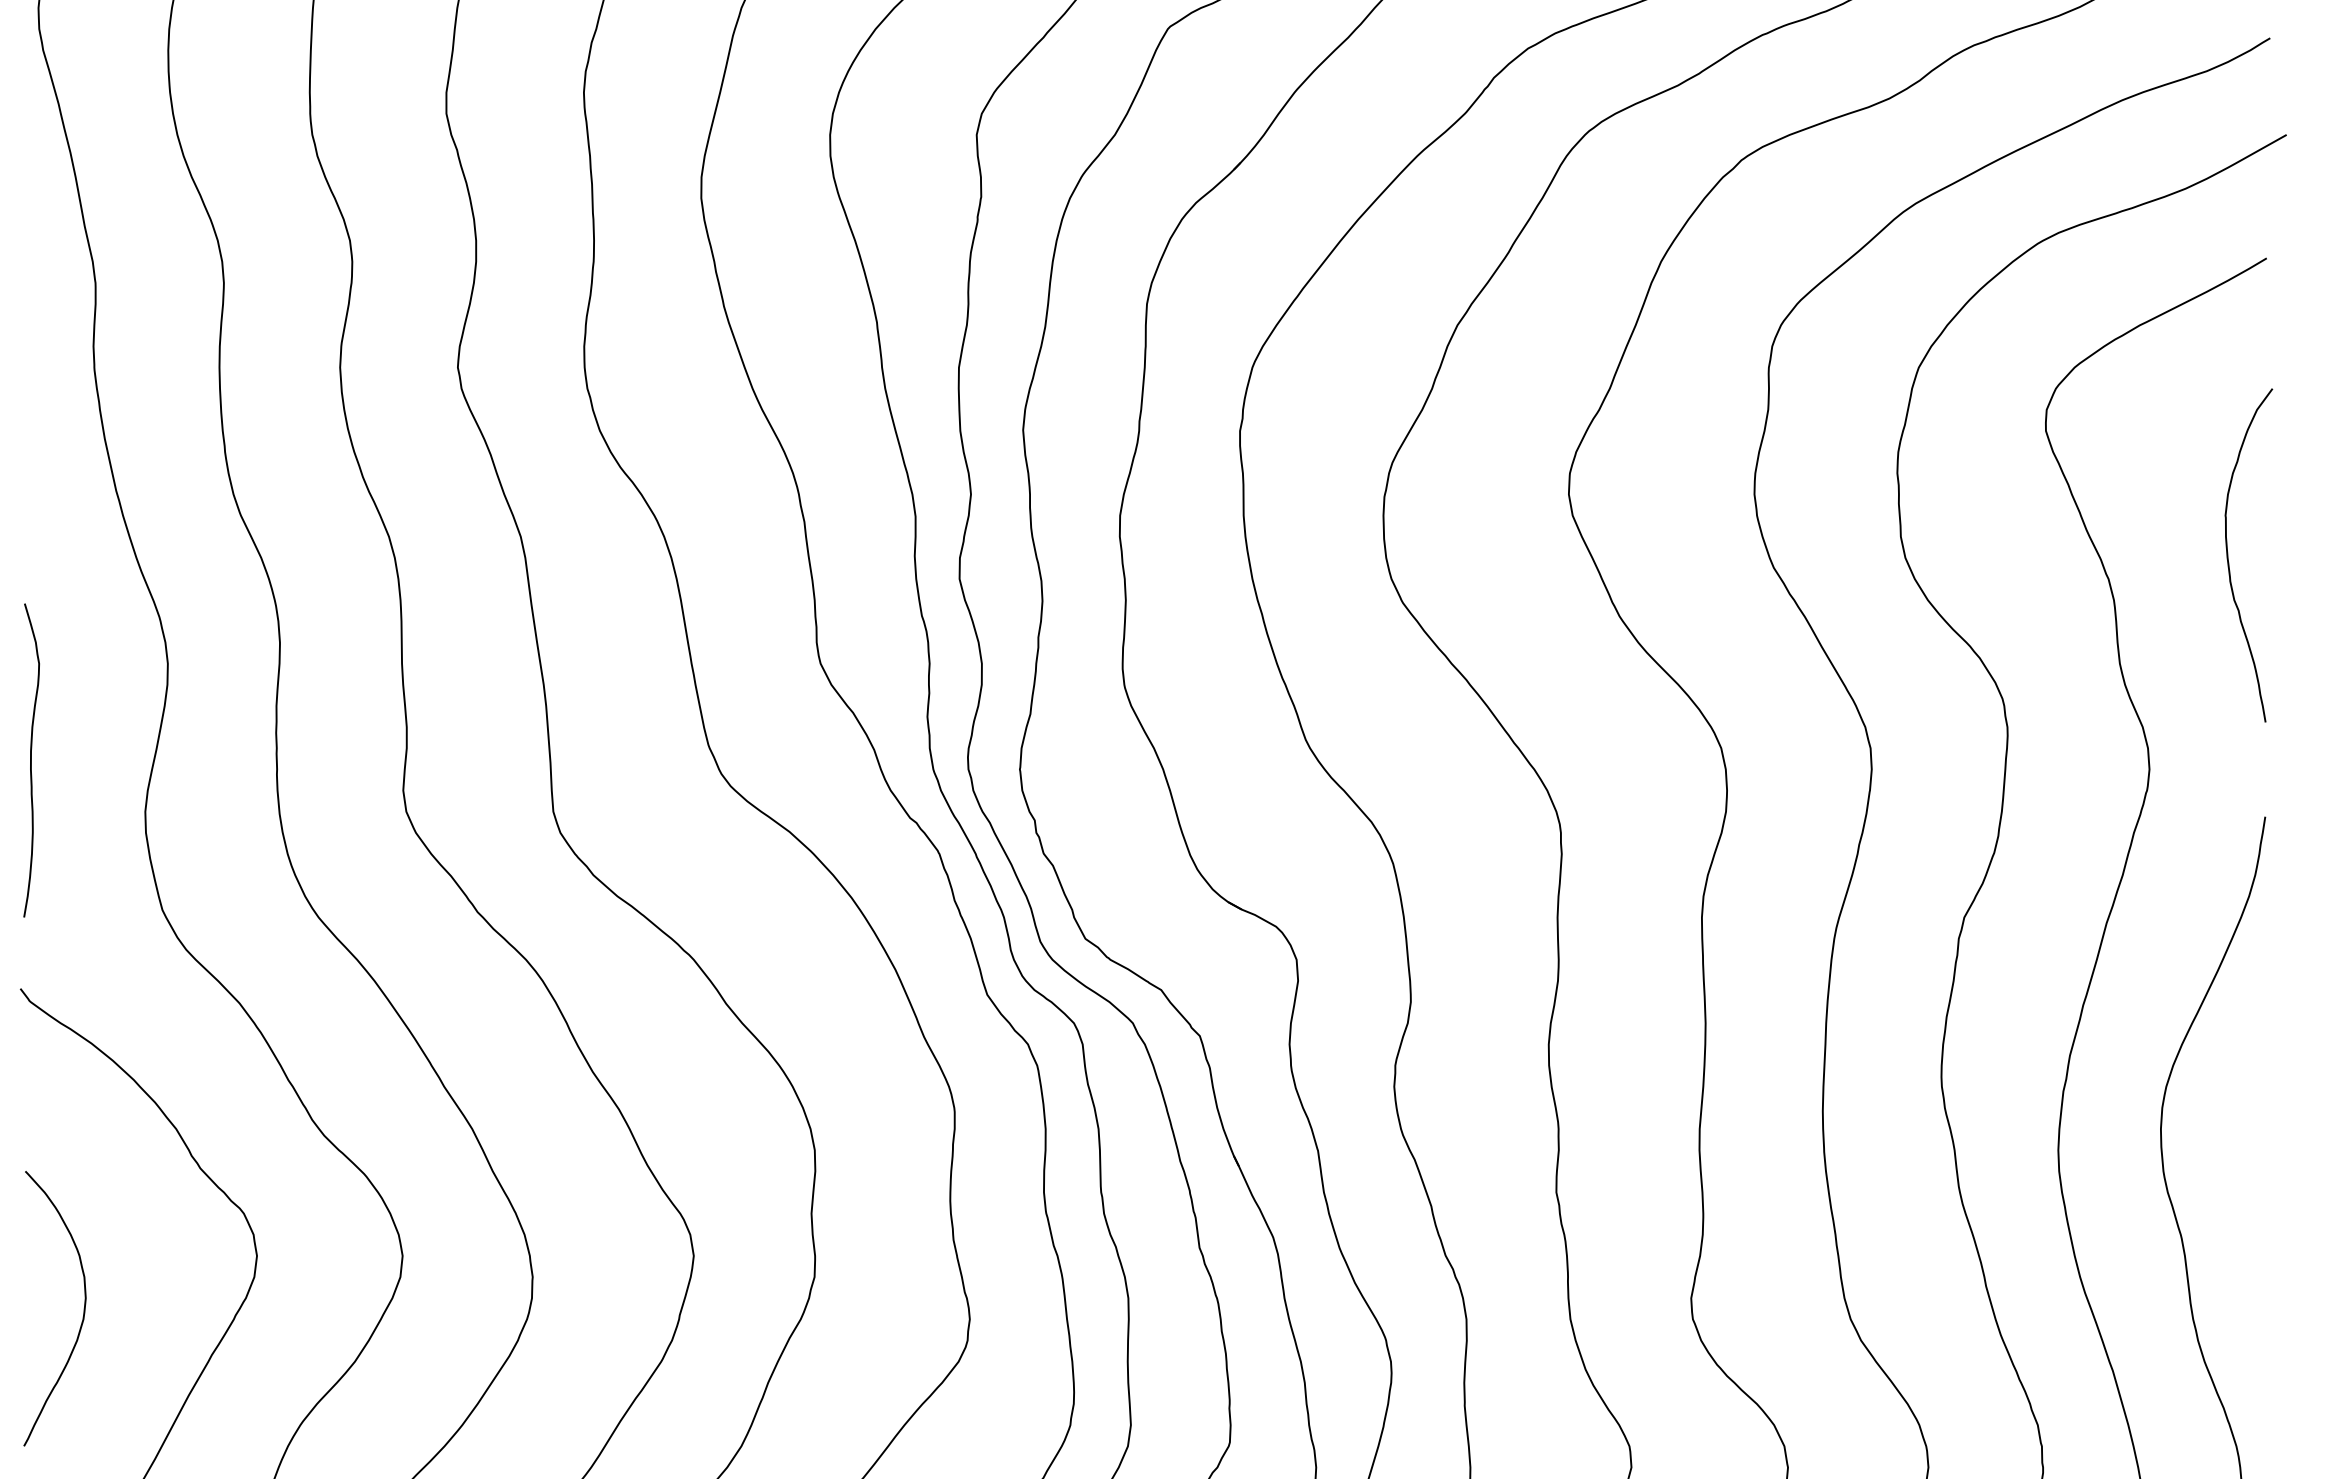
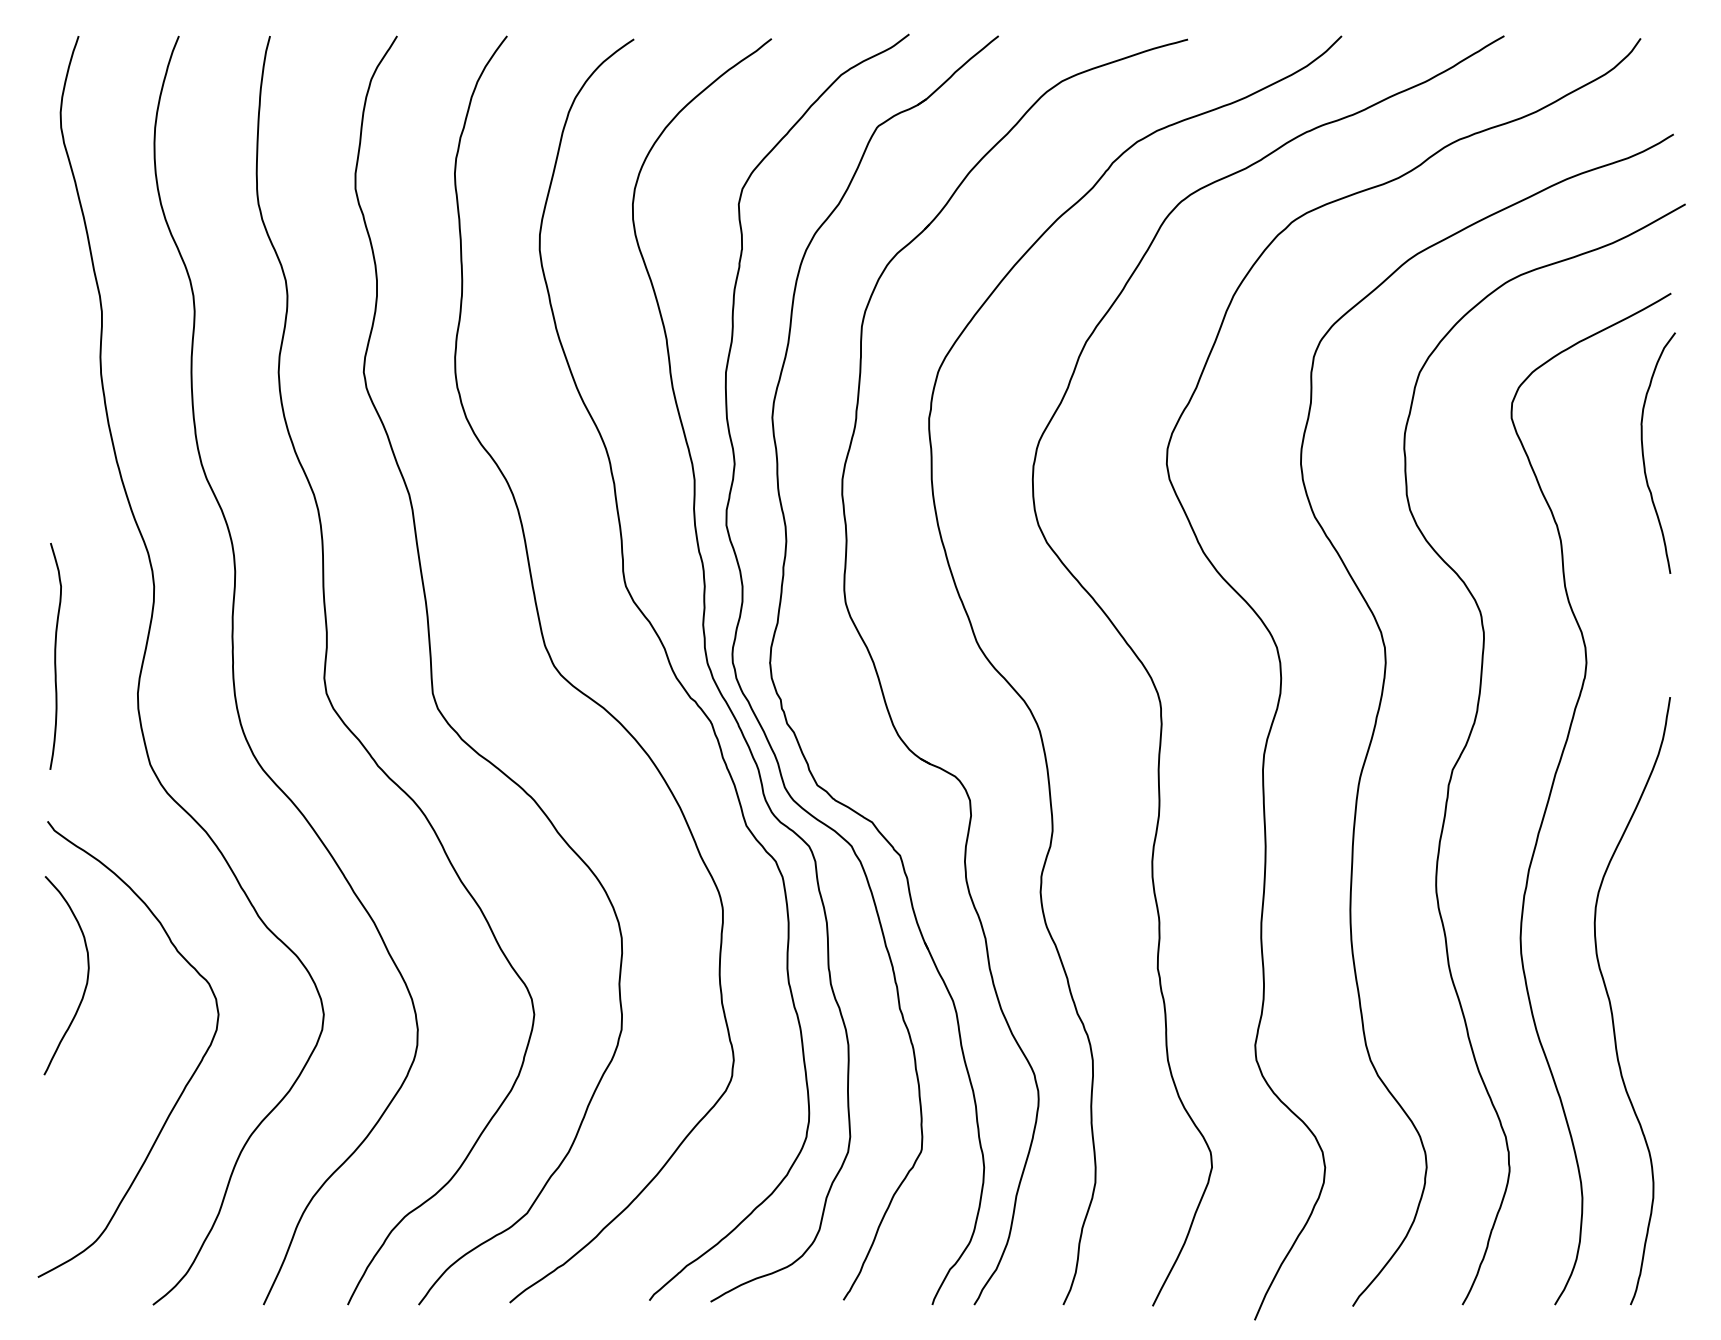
curve: (2229, 559) -> (1644, 456), moved
curve: (82, 1312) -> (86, 978), moved

